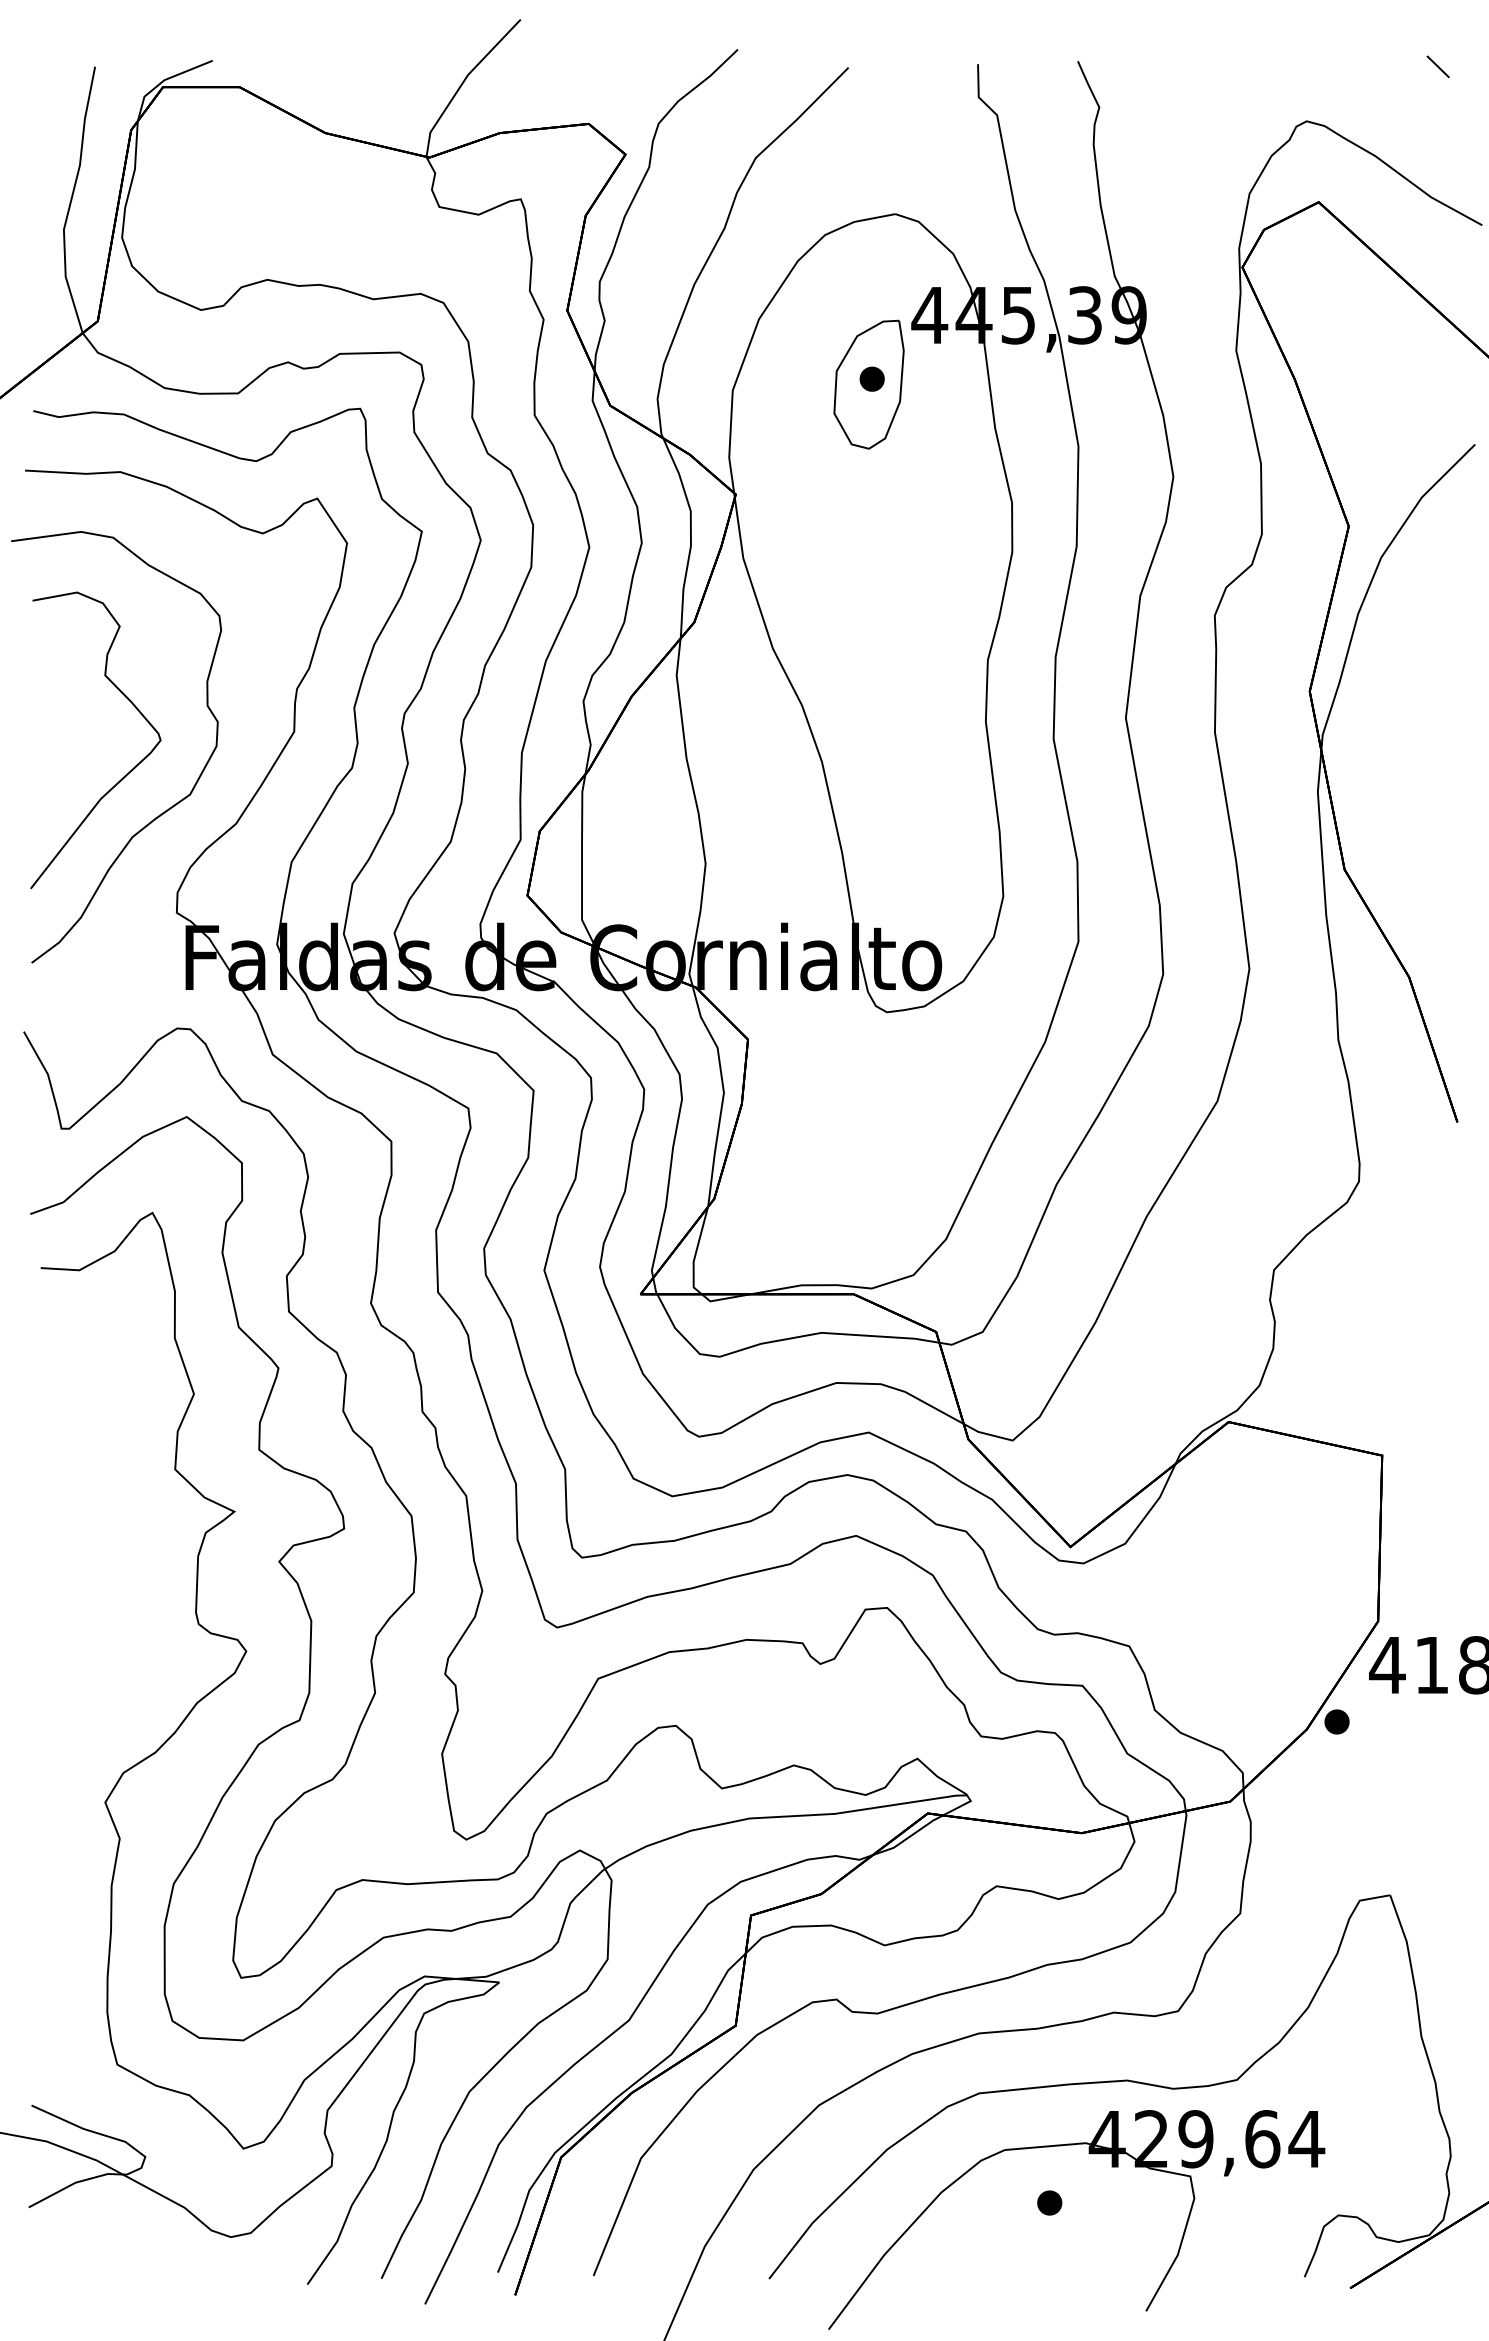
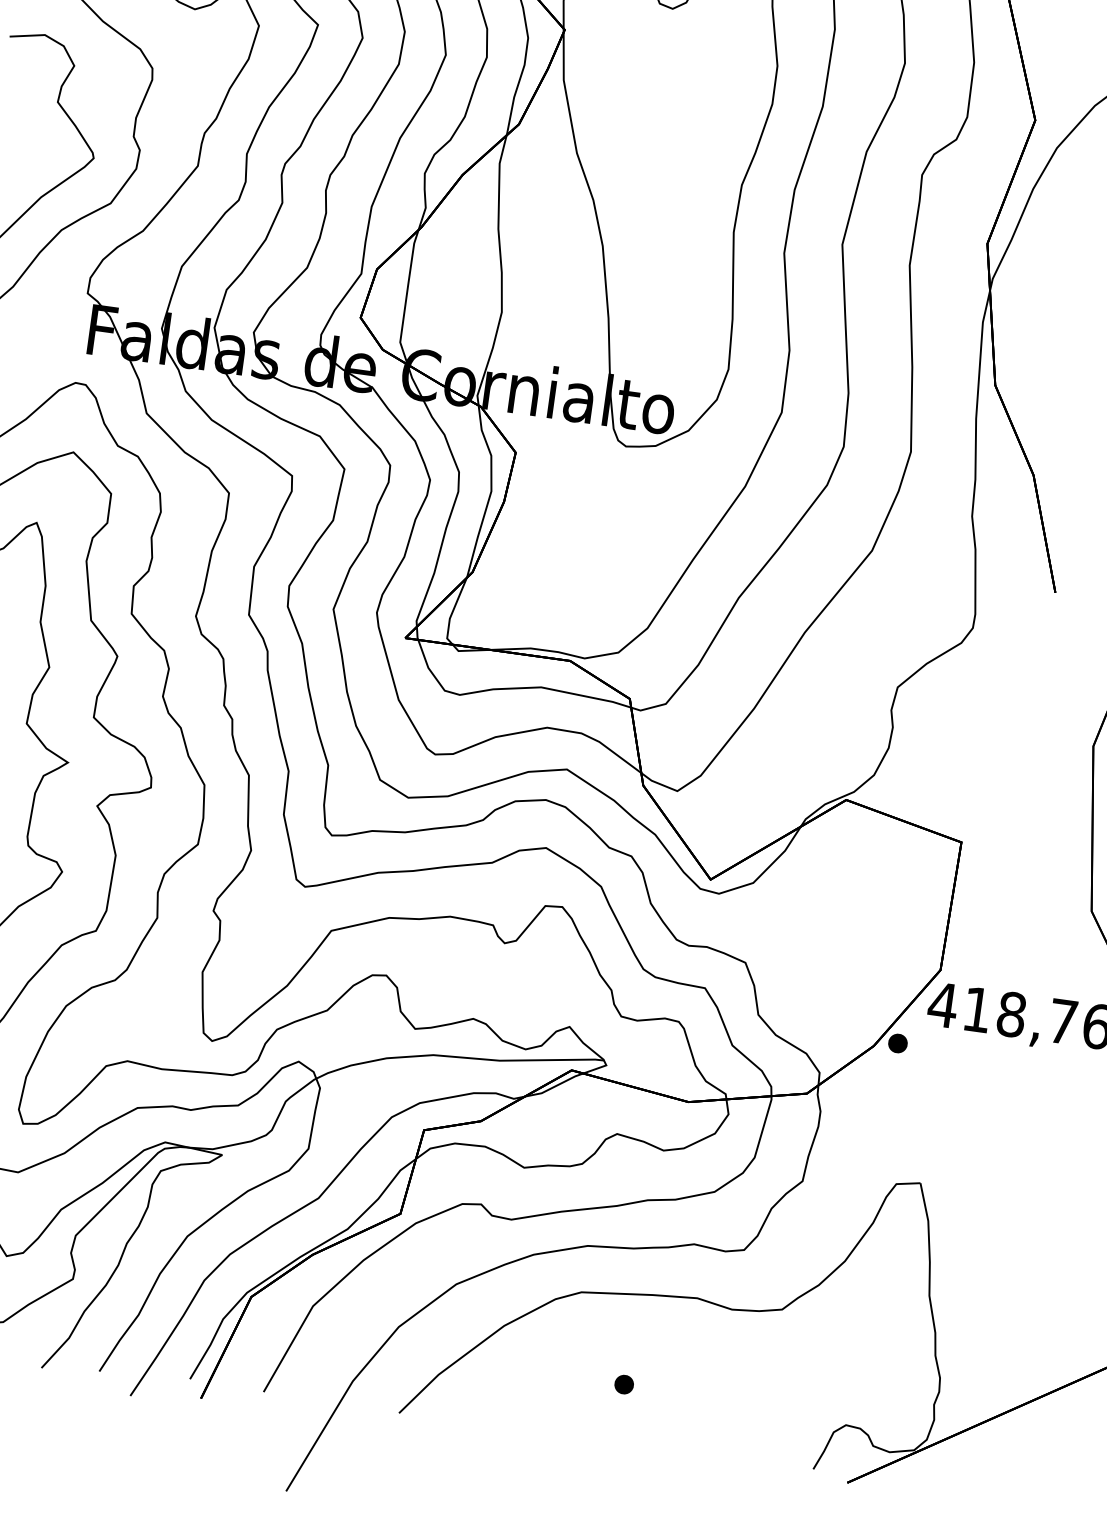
part: (1111, 2167) -> (675, 1363), removed

